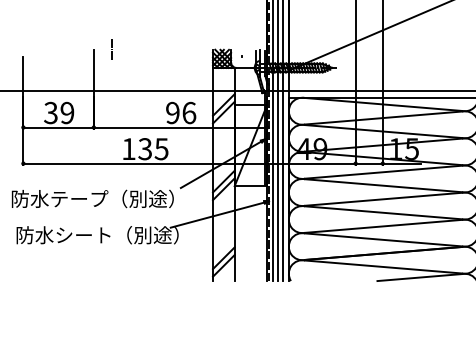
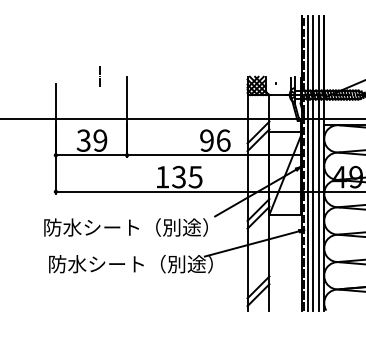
line: (111, 49) -> (99, 76), moved
text: (79, 198) -> (112, 227), 防水テープ（別途） -> 防水シート（別途）

